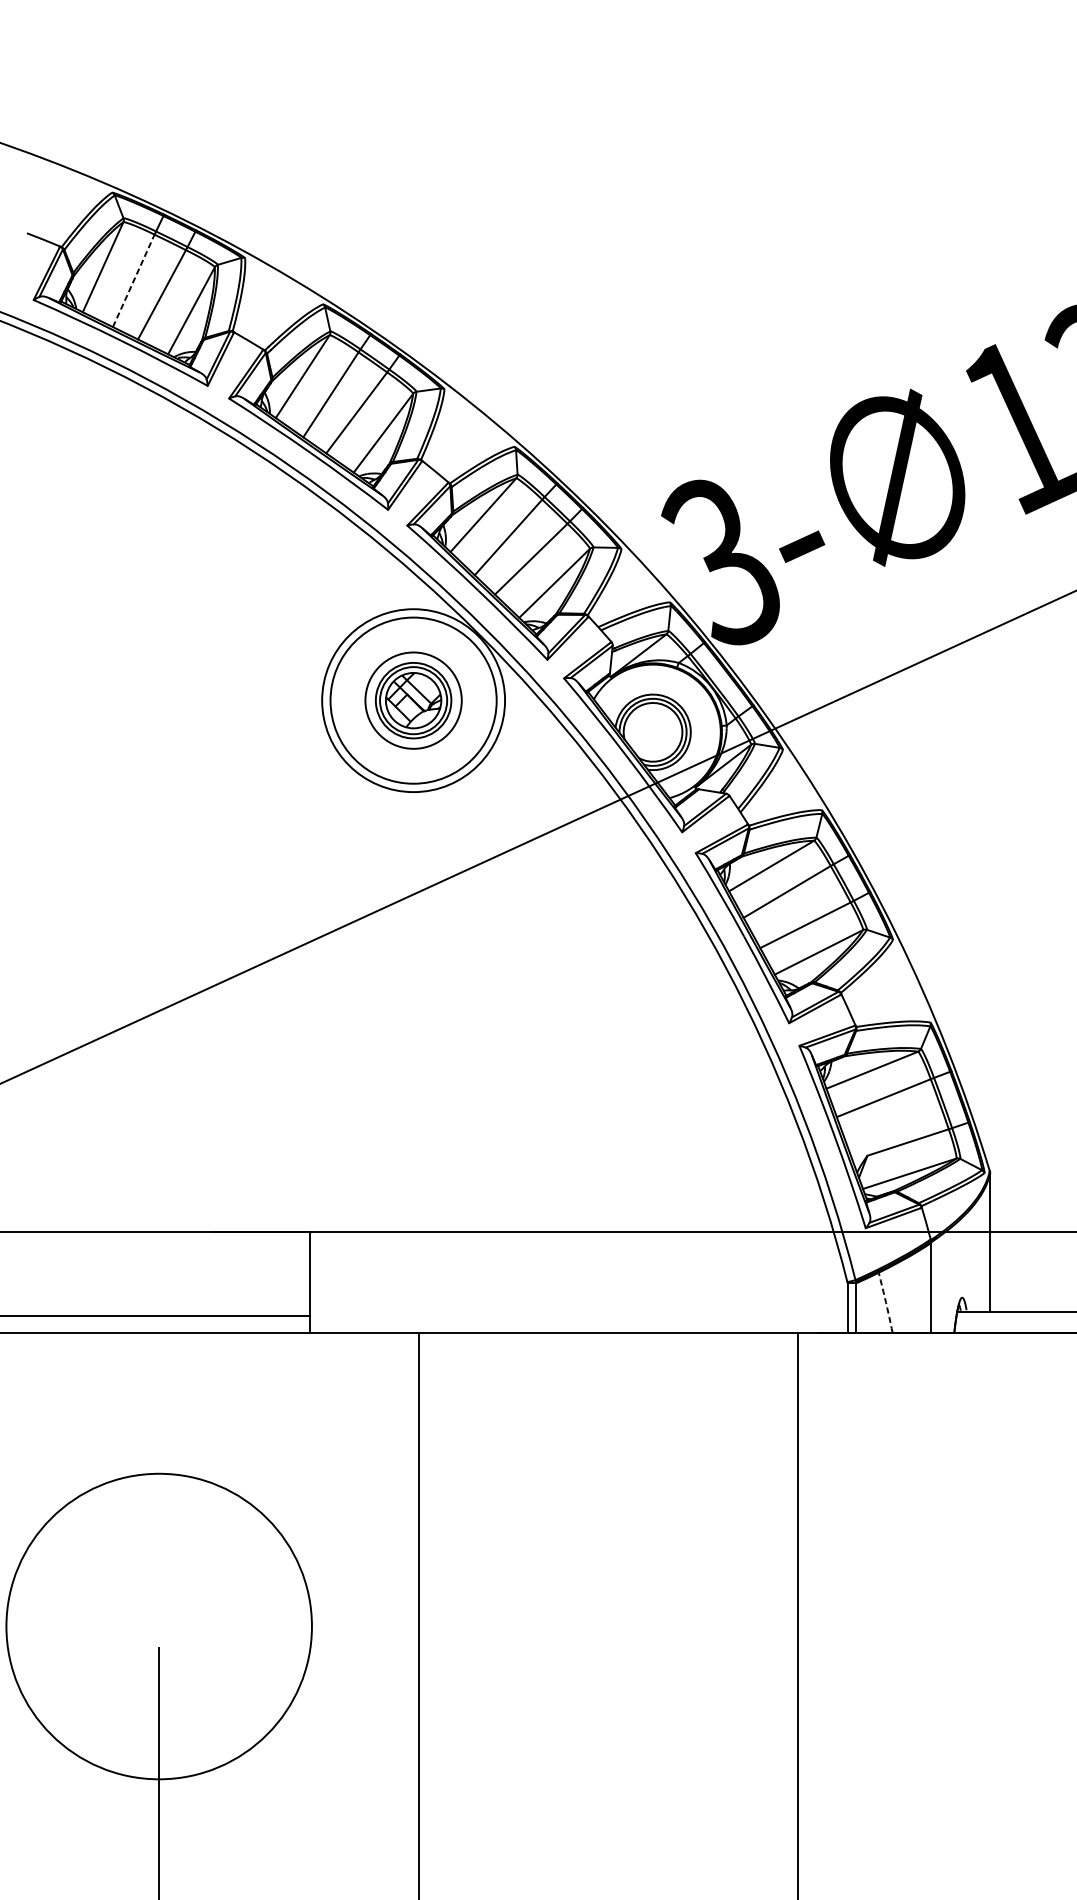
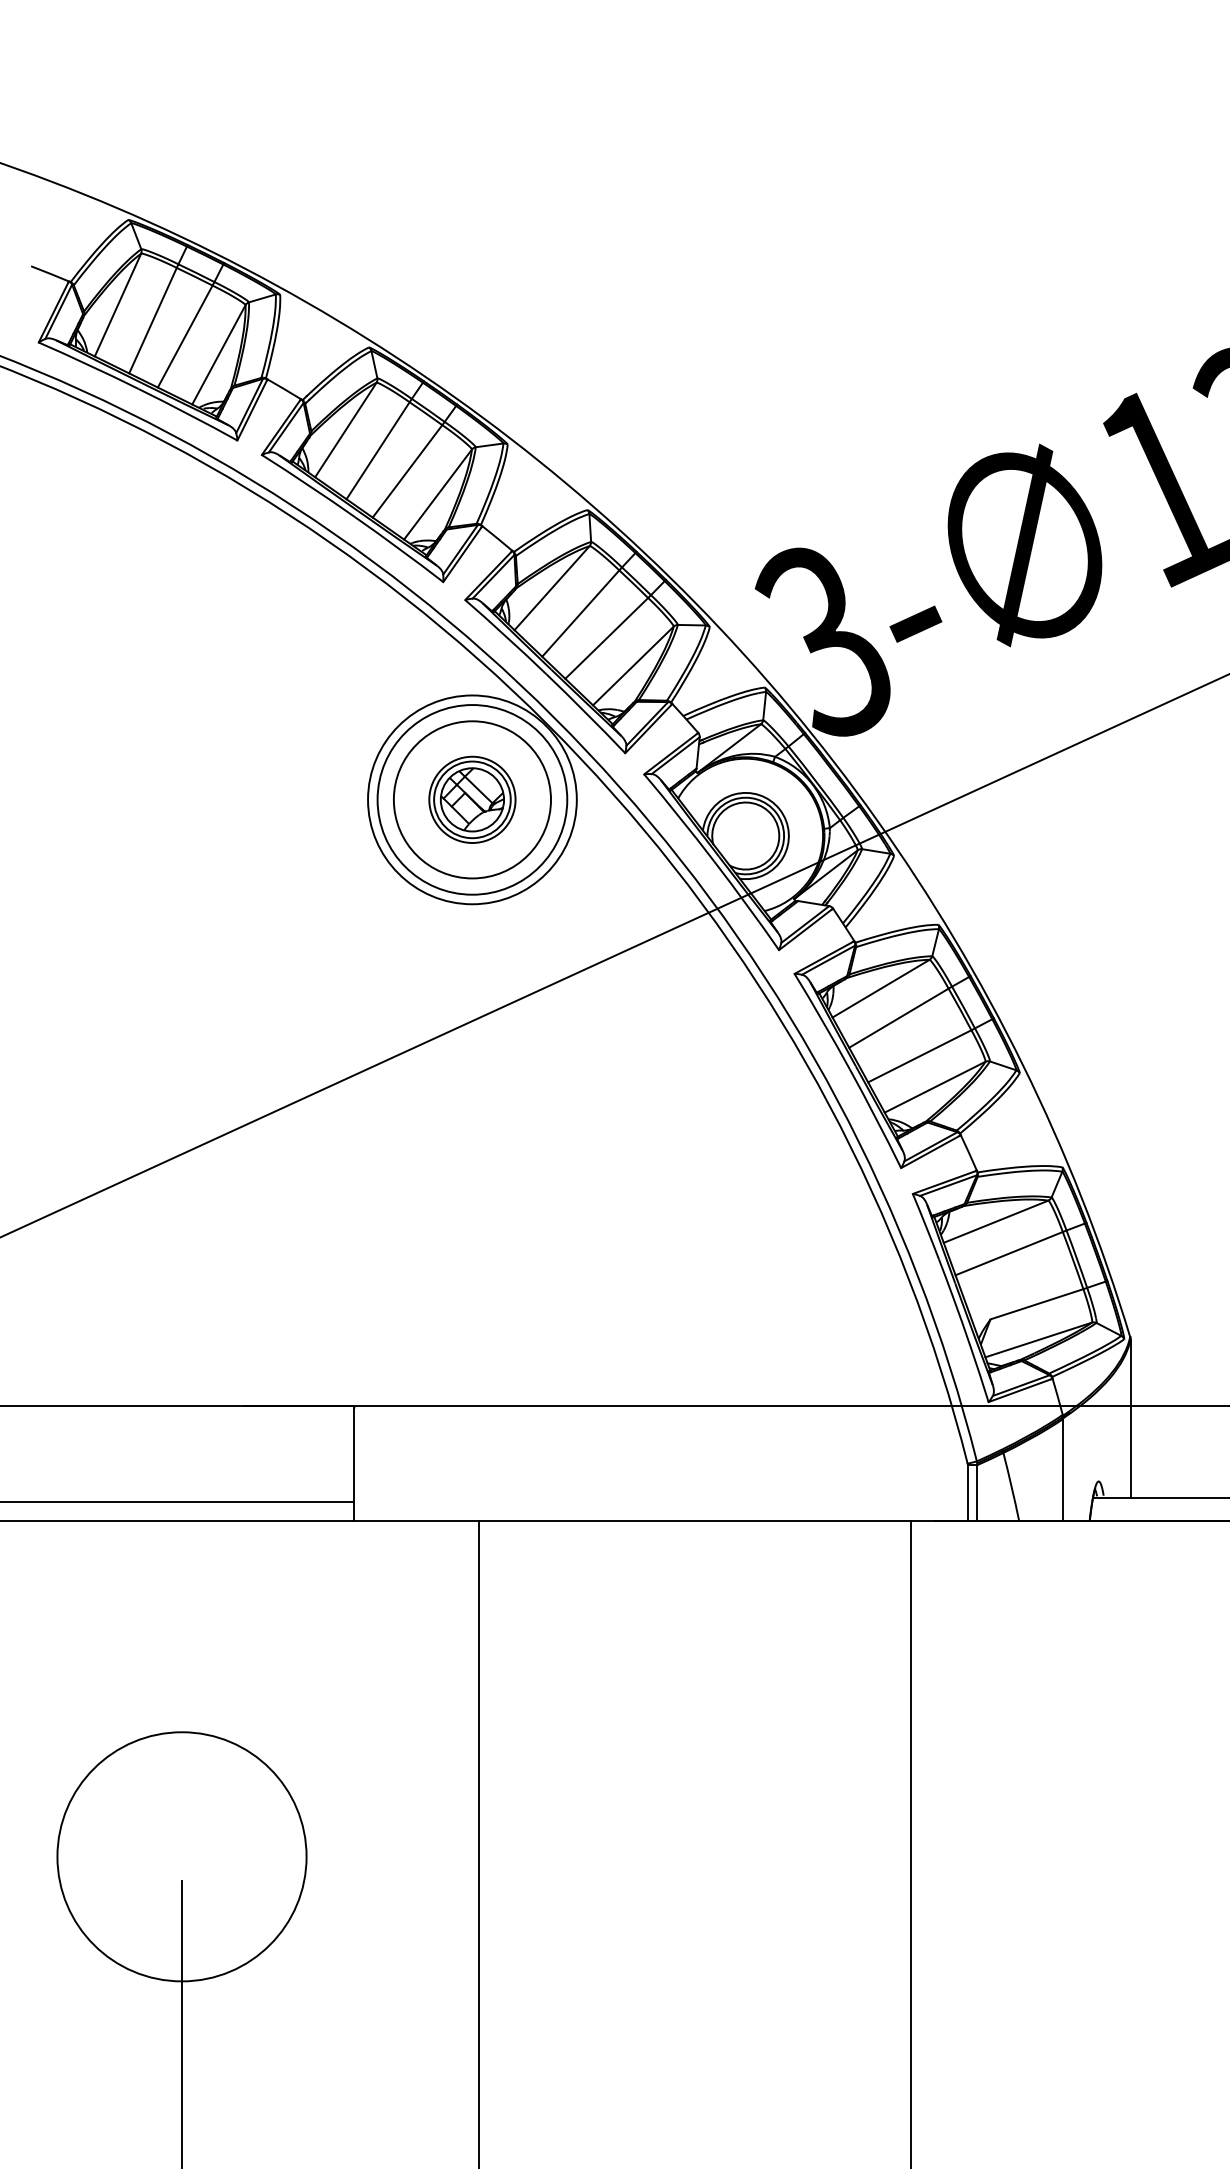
line: (134, 280) -> (153, 320), dashed -> solid
circle: (413, 700) -> (472, 799), size x1.43
arc: (885, 1302) -> (1011, 1486), dashed -> solid
circle: (158, 1626) -> (181, 1856), size x0.71

